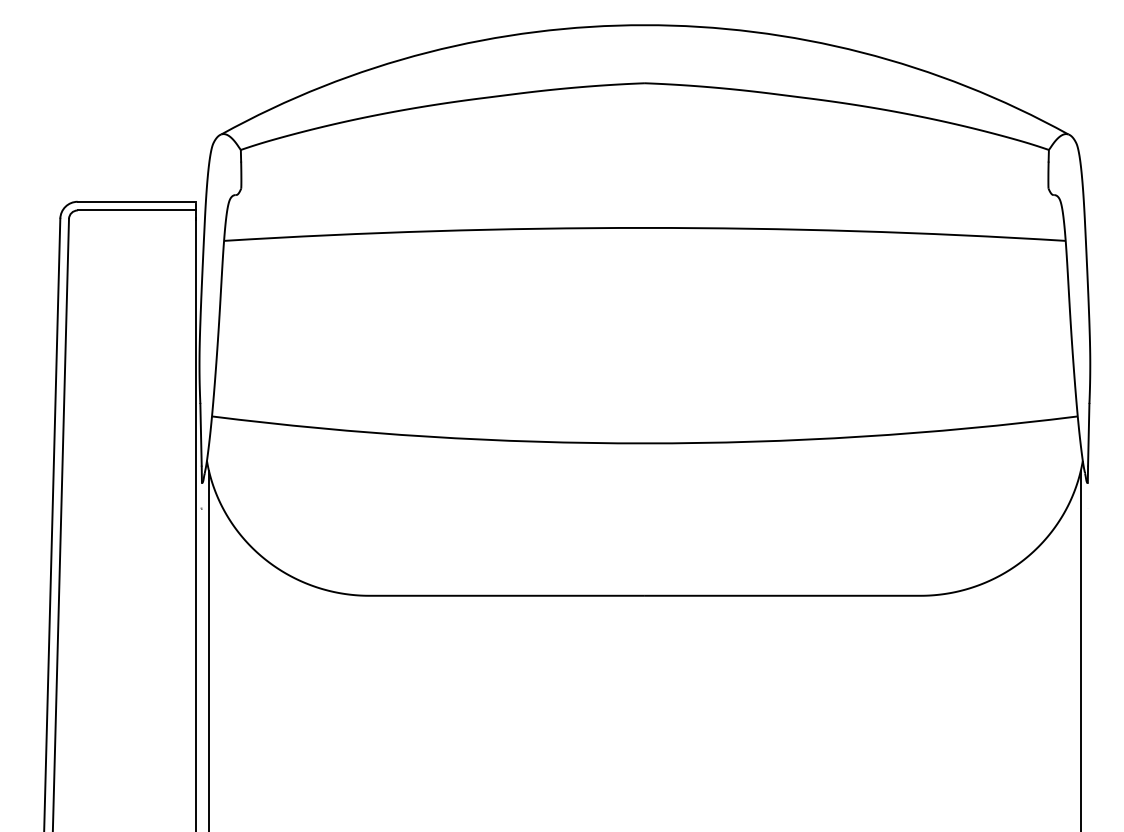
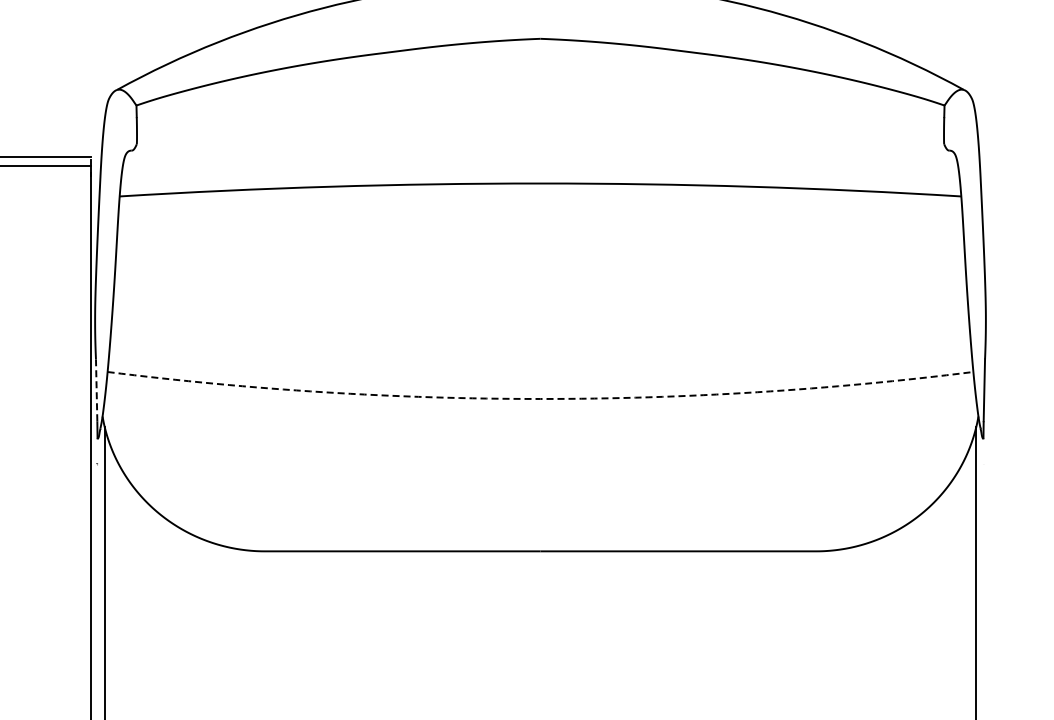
line: (201, 434) -> (97, 390), solid -> dashed
arc: (644, 443) -> (540, 399), solid -> dashed

